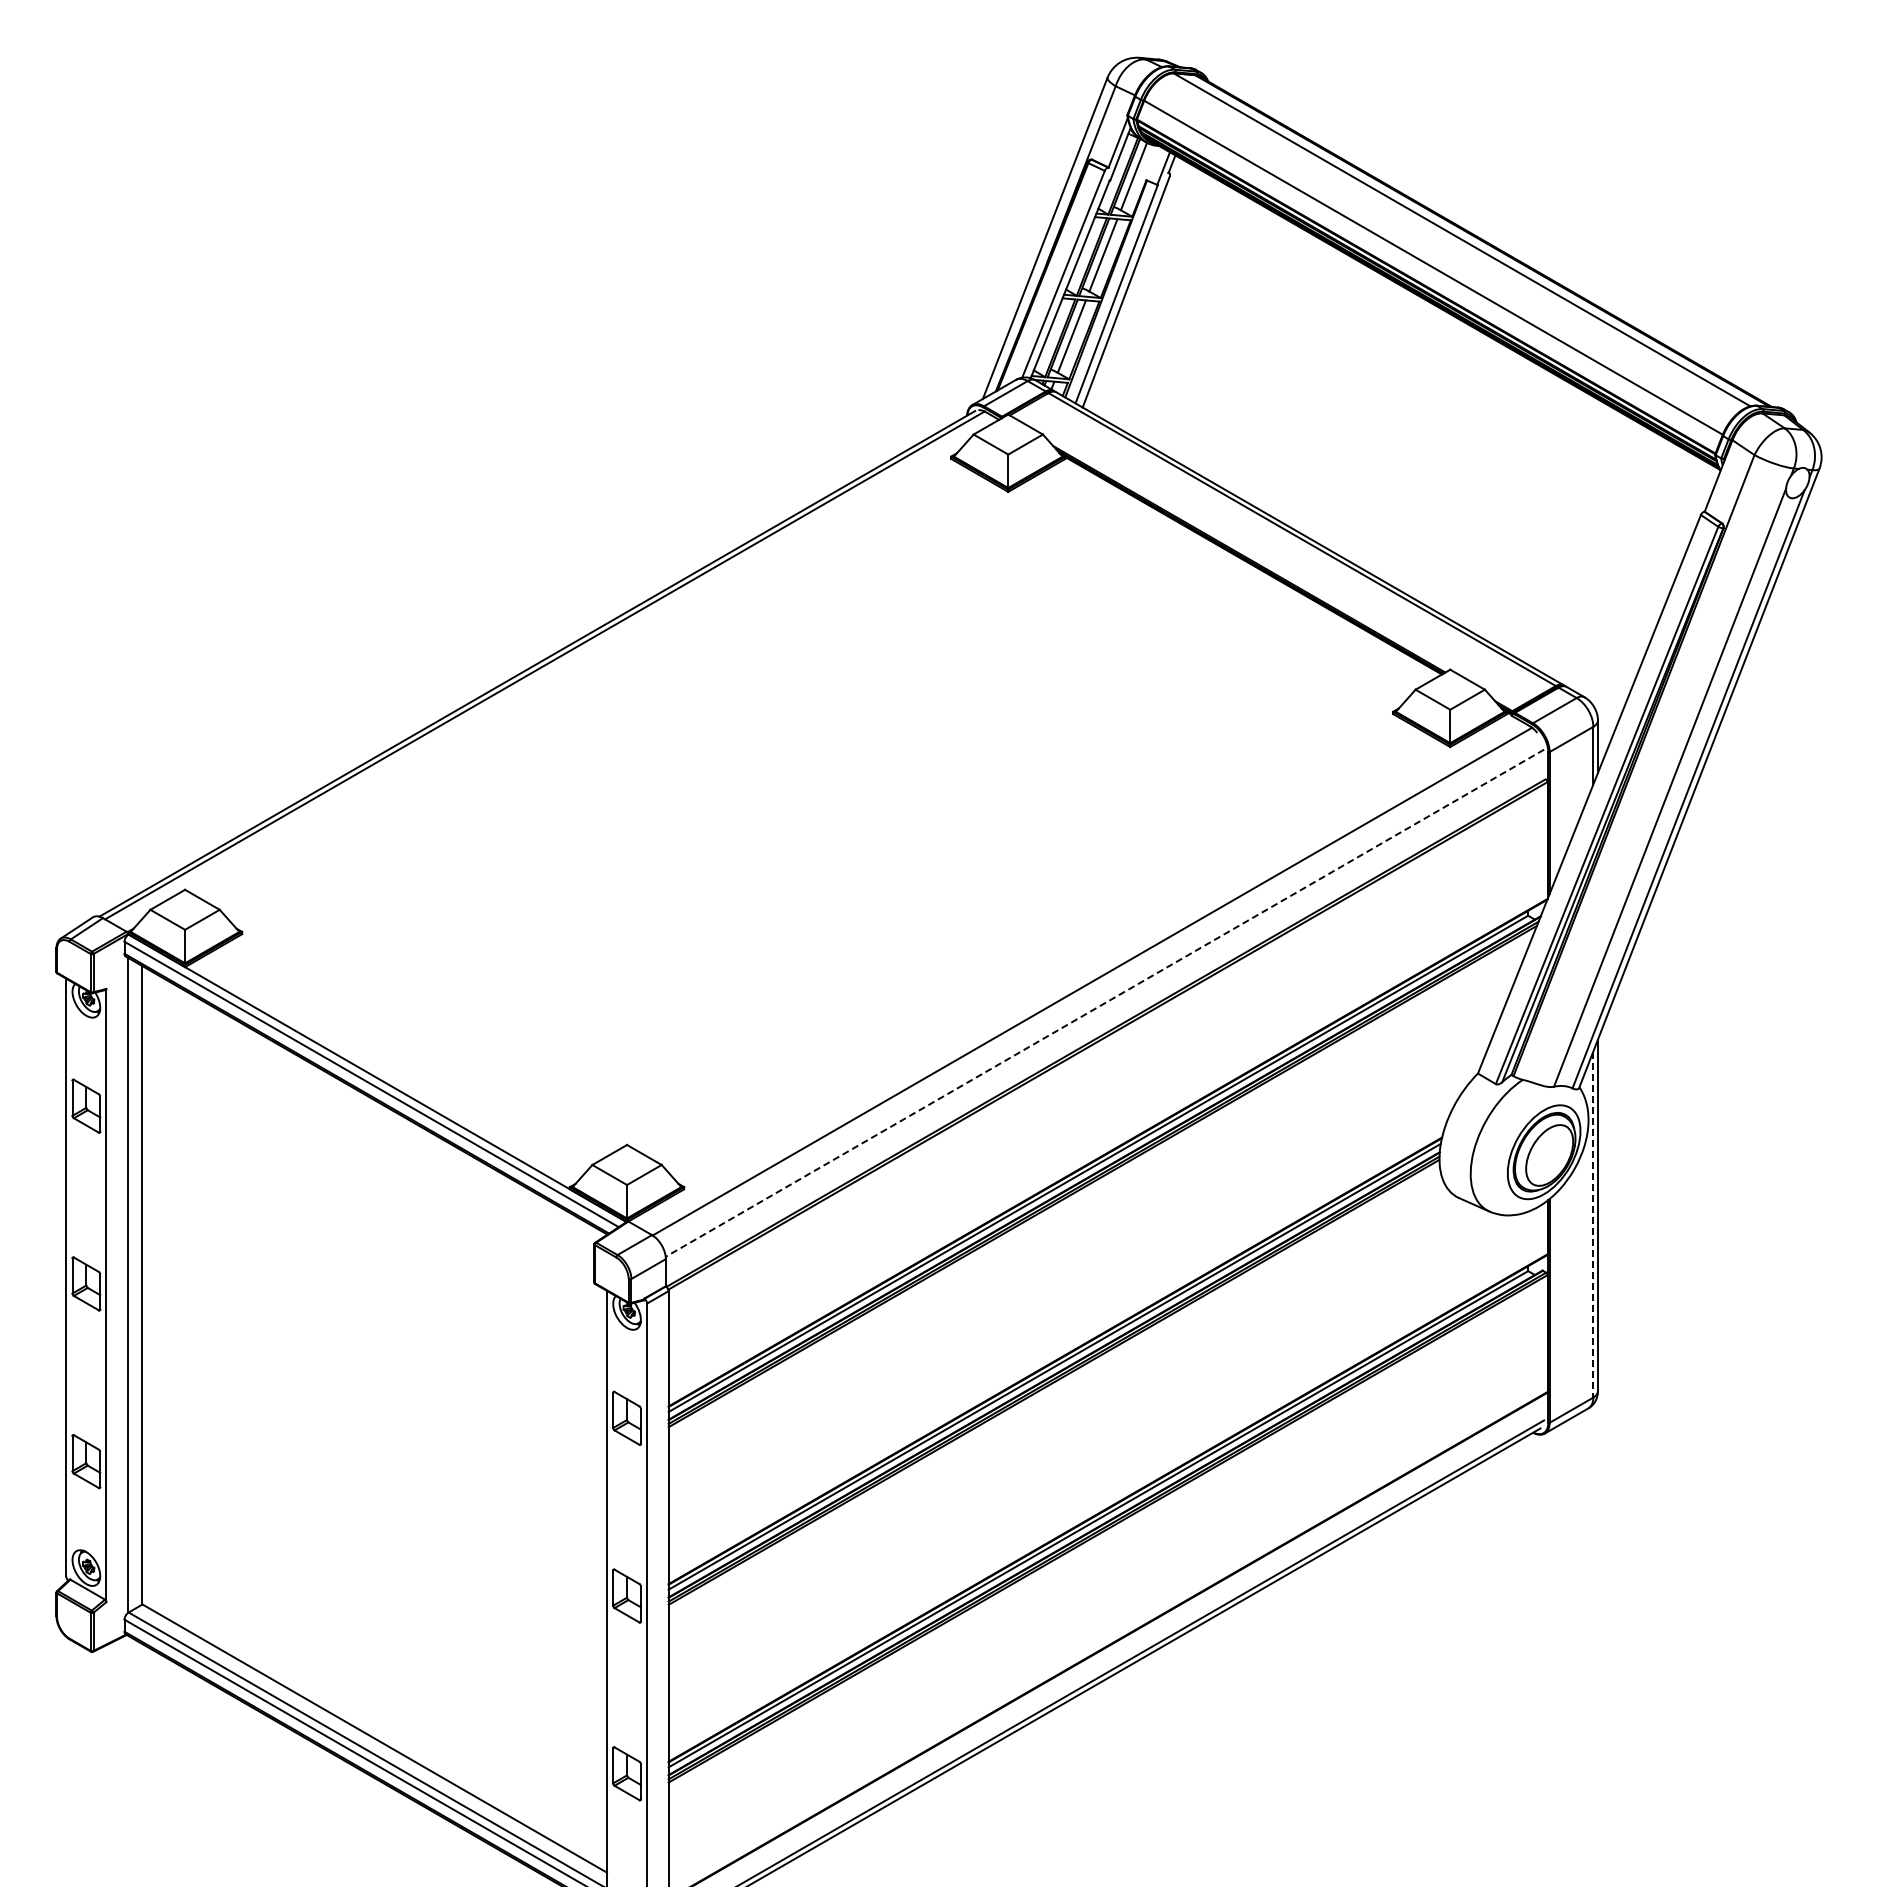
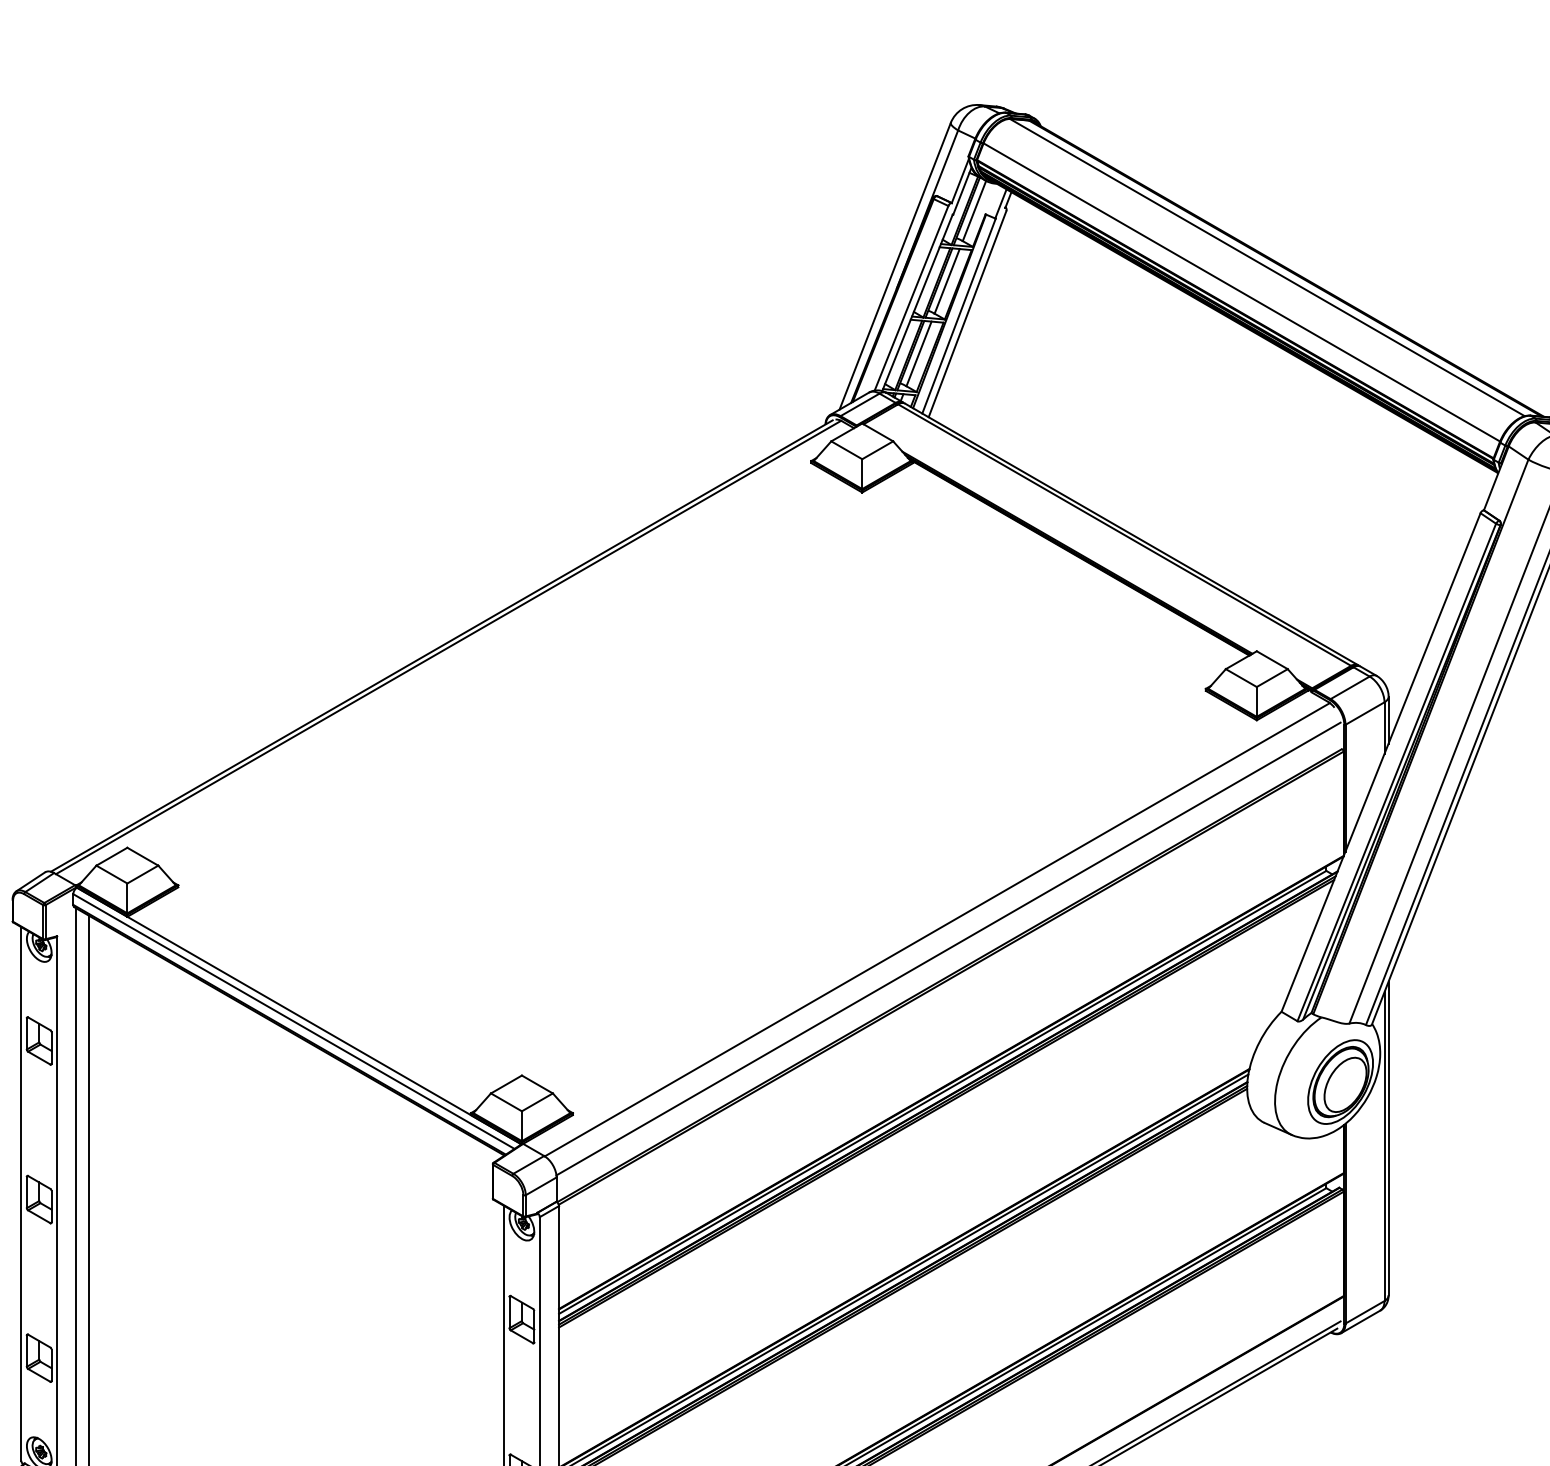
line: (1104, 1003) -> (948, 949), dashed -> solid
line: (1593, 1225) -> (1384, 1147), dashed -> solid

